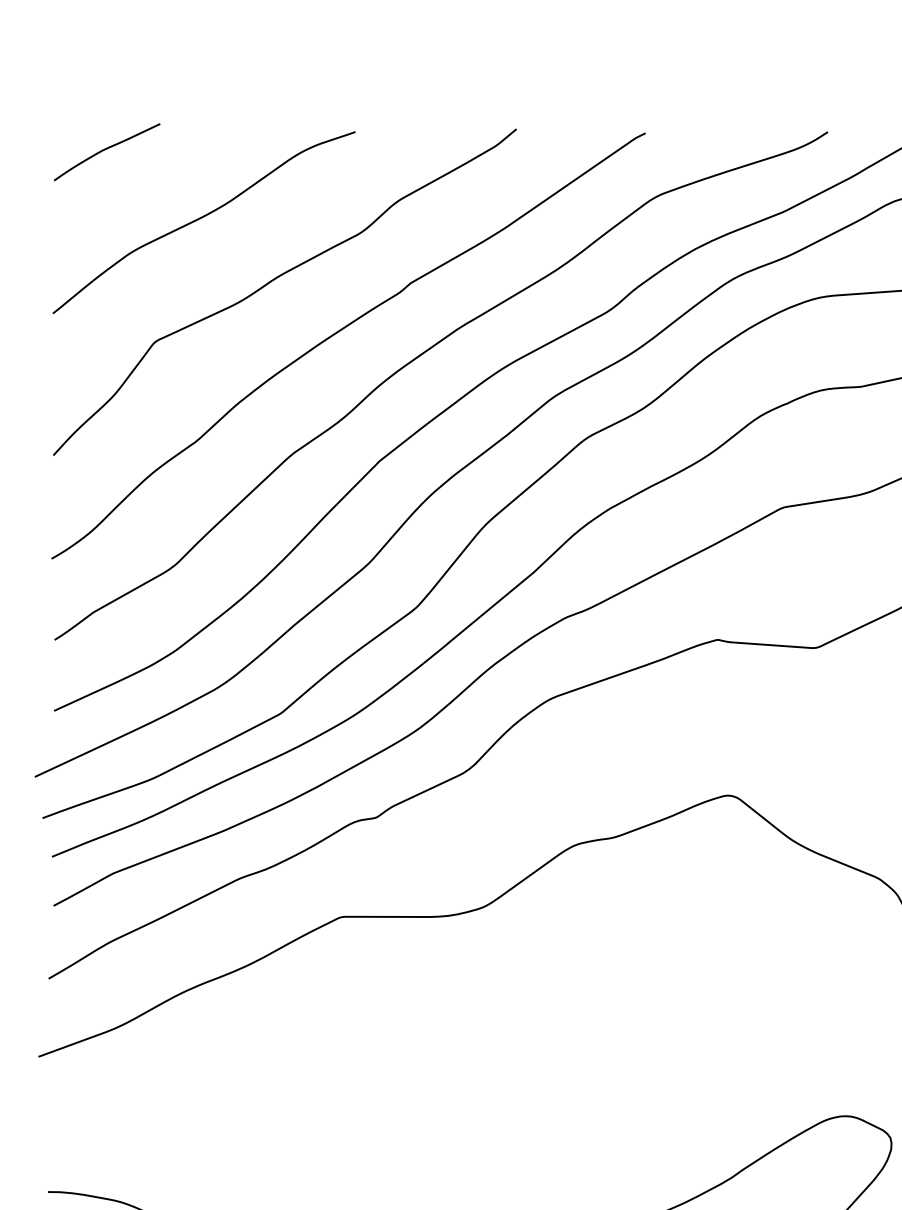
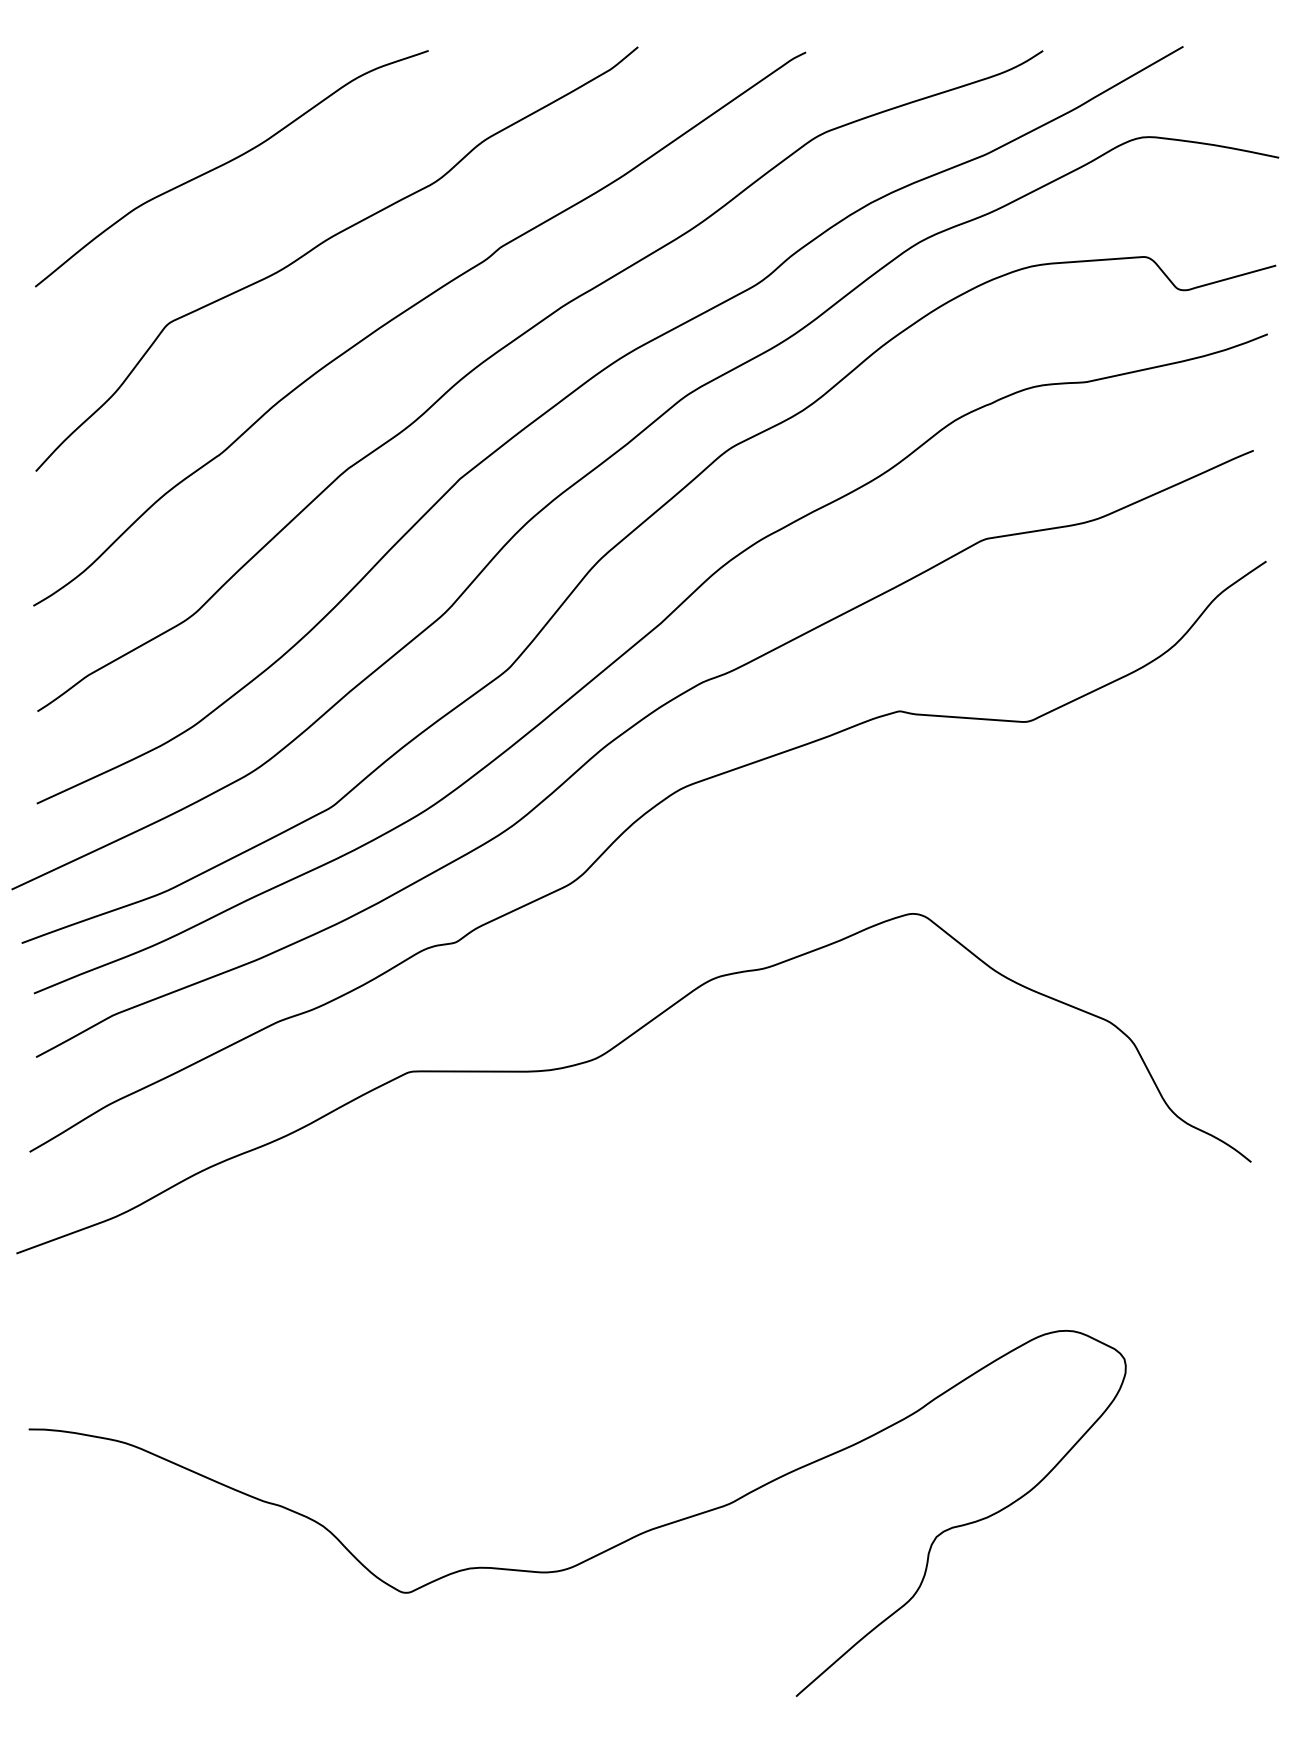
curve: (105, 150) -> (103, 74), removed

